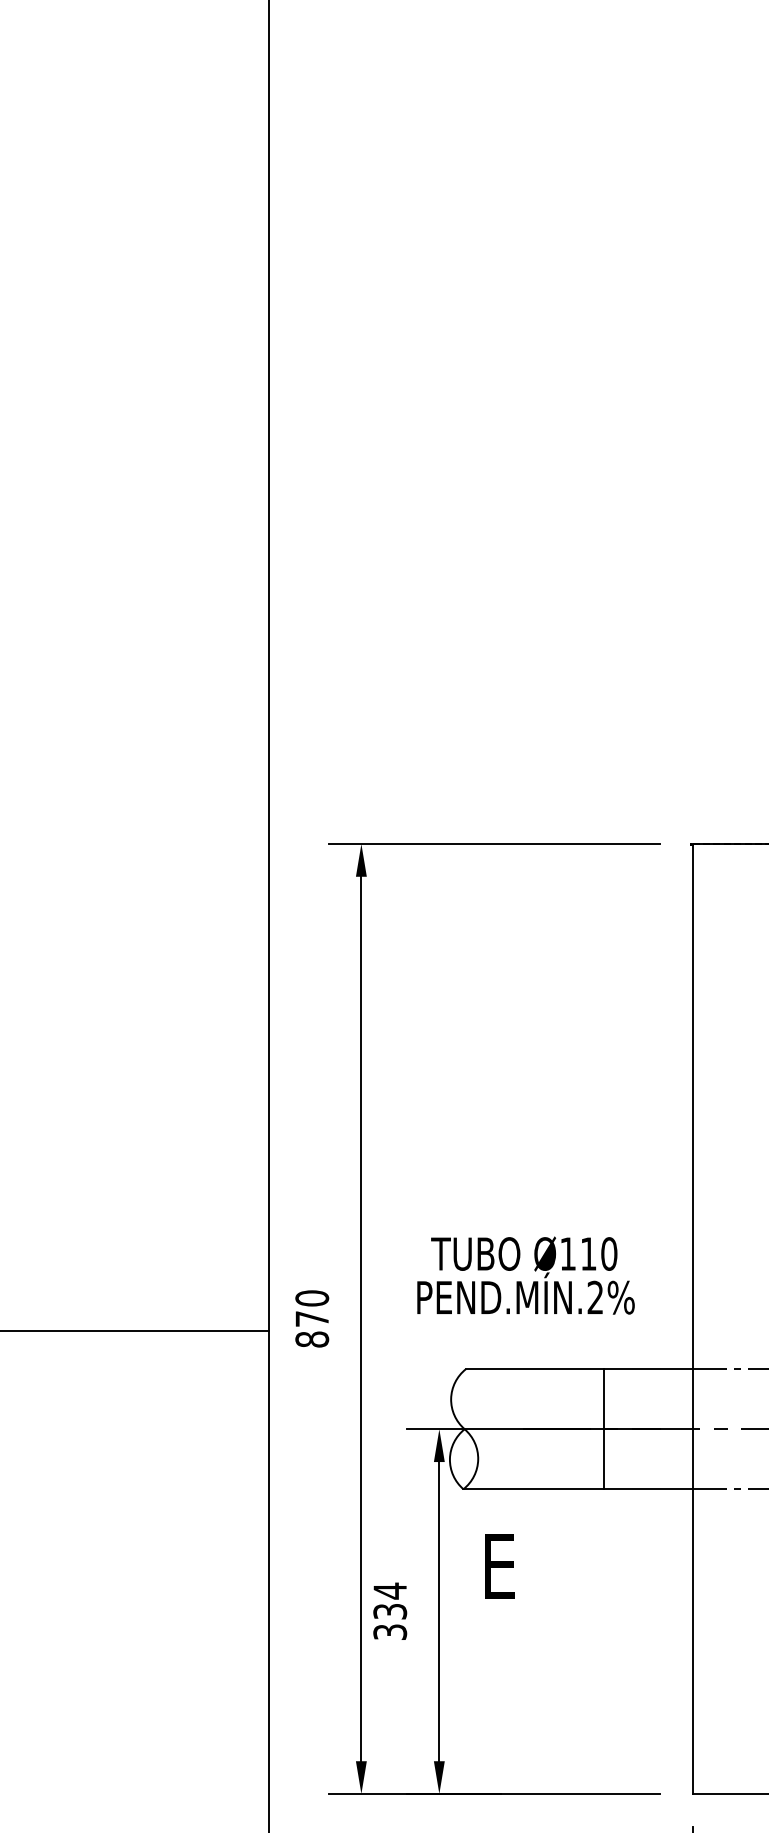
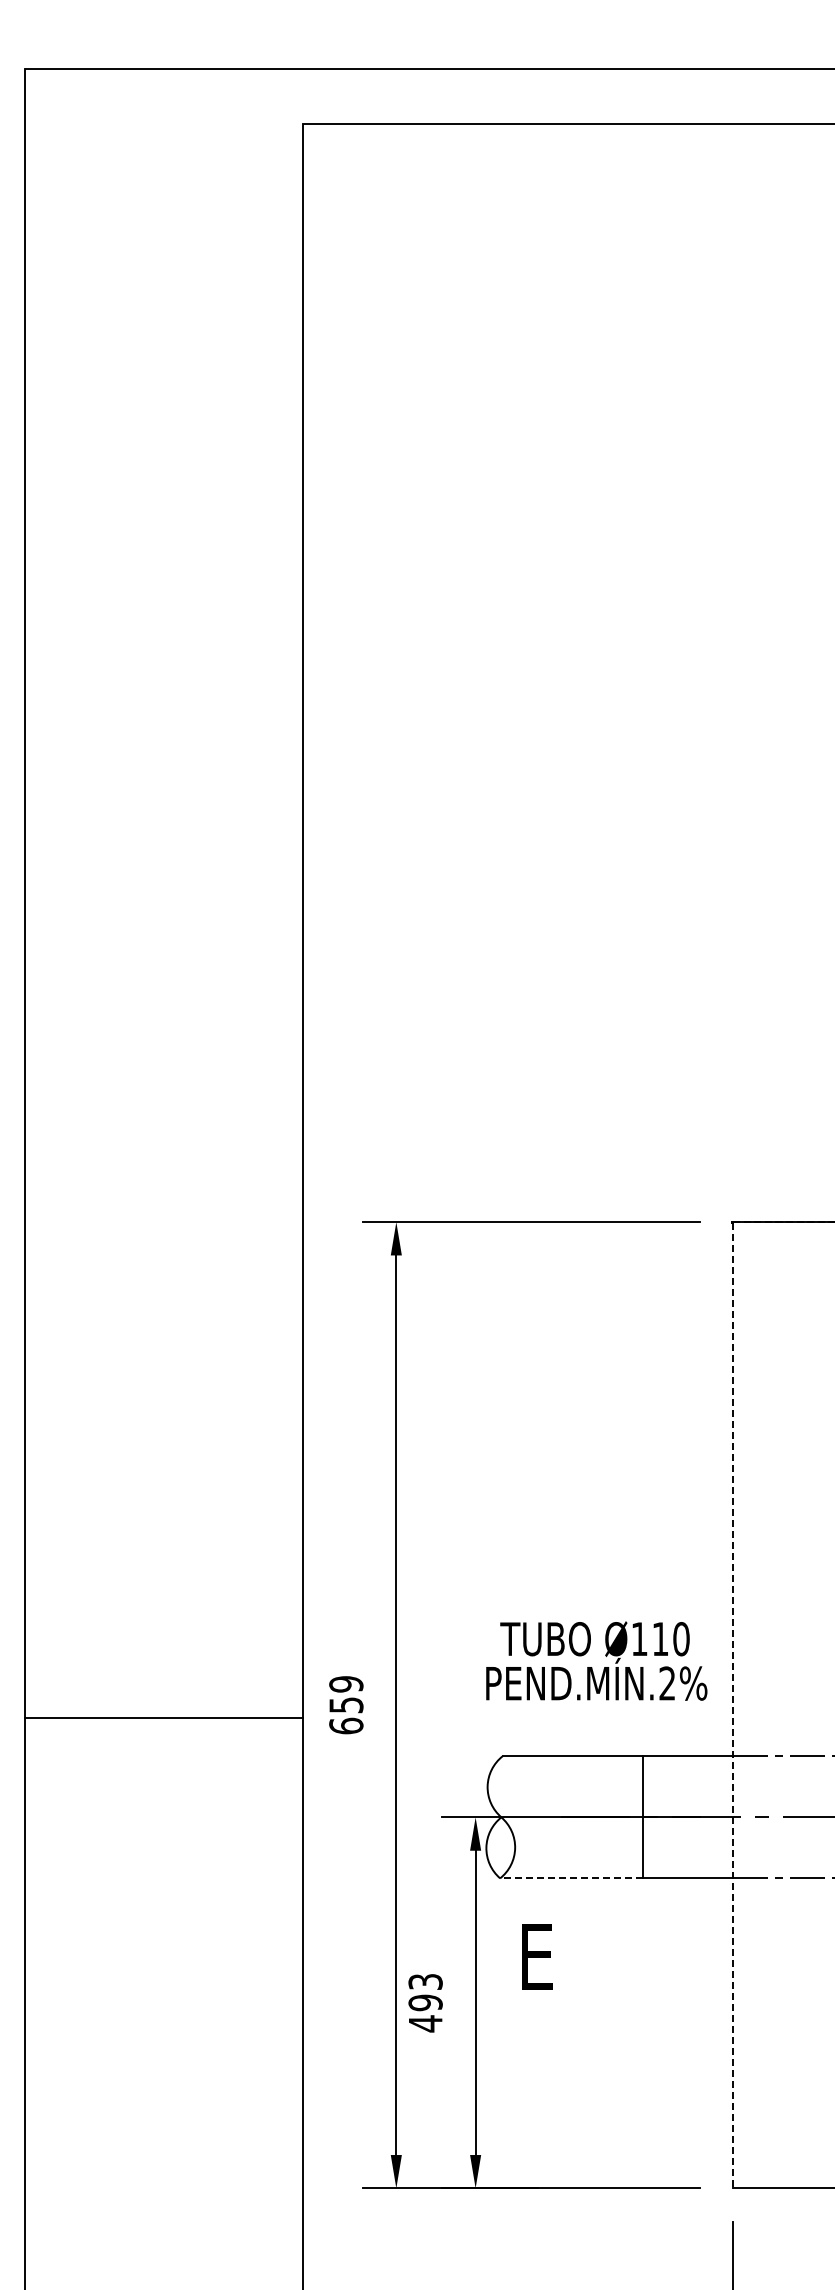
text: (525, 1275) -> (596, 1660), moved
text: (312, 1319) -> (346, 1705), 870 -> 659
line: (692, 1319) -> (733, 1705), solid -> dashed
line: (533, 1489) -> (571, 1878), solid -> dashed
text: (390, 1611) -> (425, 2002), 334 -> 493

